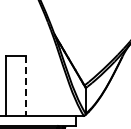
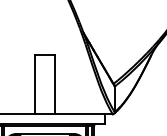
line: (26, 86) -> (55, 84), dashed -> solid

